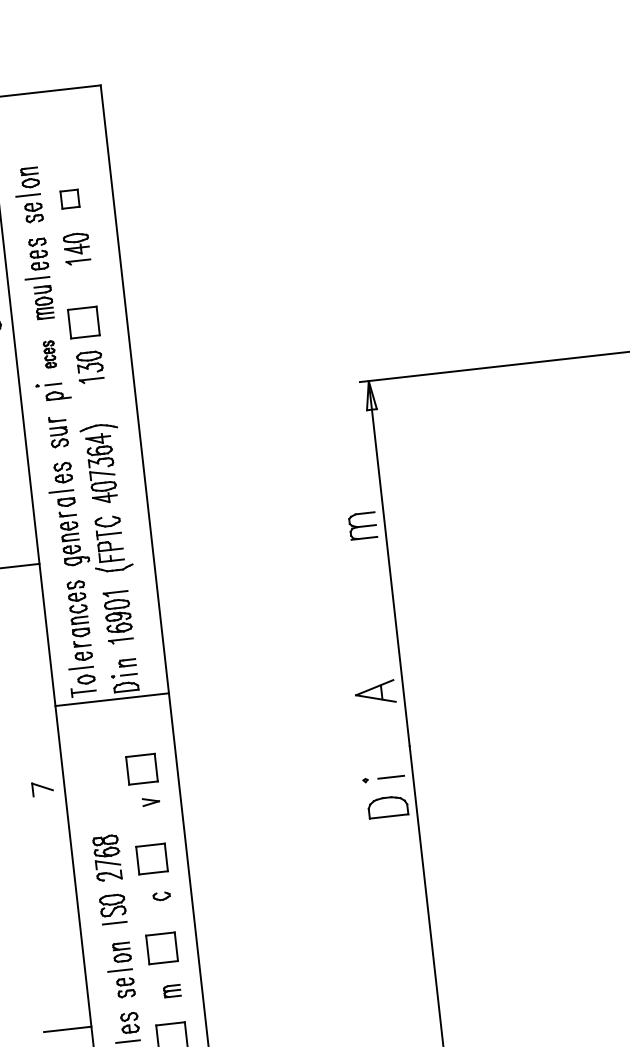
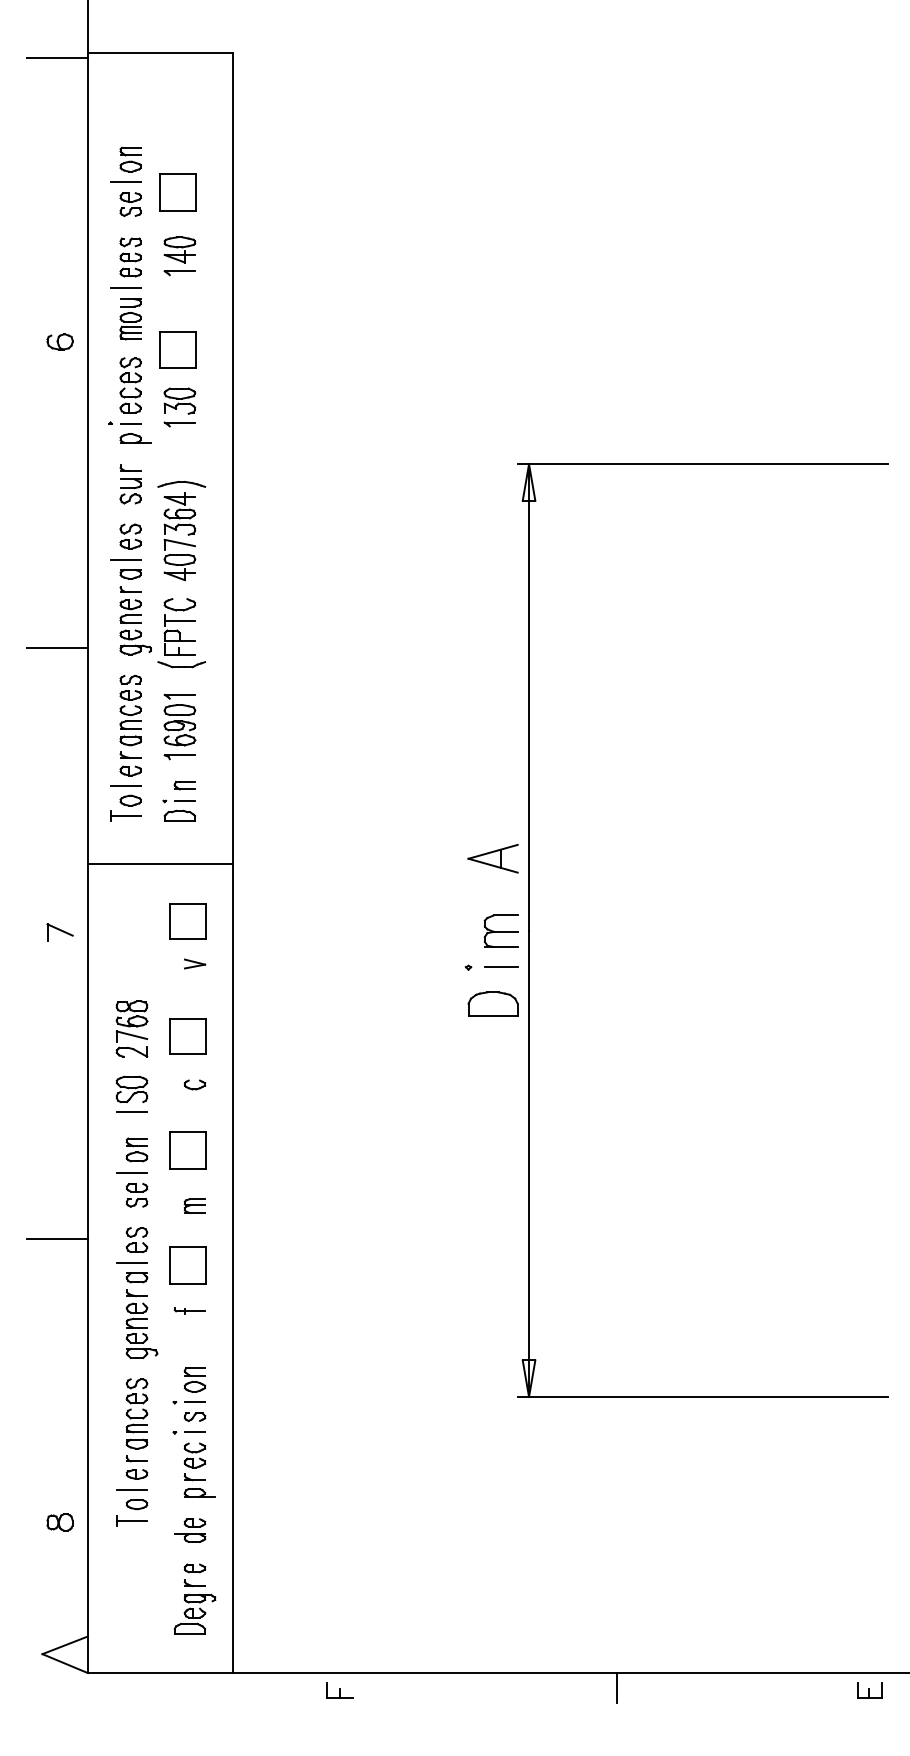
part: (69, 199) -> (177, 192), size x1.67
part: (49, 354) -> (130, 385), size x1.67
part: (362, 525) -> (500, 930), moved
line: (111, 699) -> (159, 863), moved

